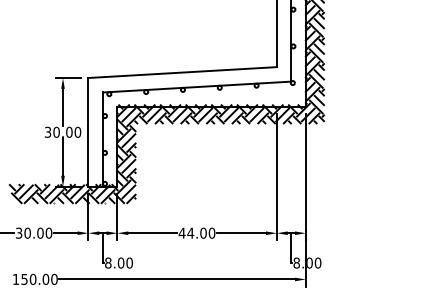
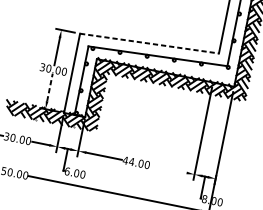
line: (183, 72) -> (150, 43), solid -> dashed
line: (63, 157) -> (50, 87), solid -> dashed
line: (241, 233) -> (168, 169), removed
text: (108, 262) -> (67, 171), 8.00 -> 6.00

